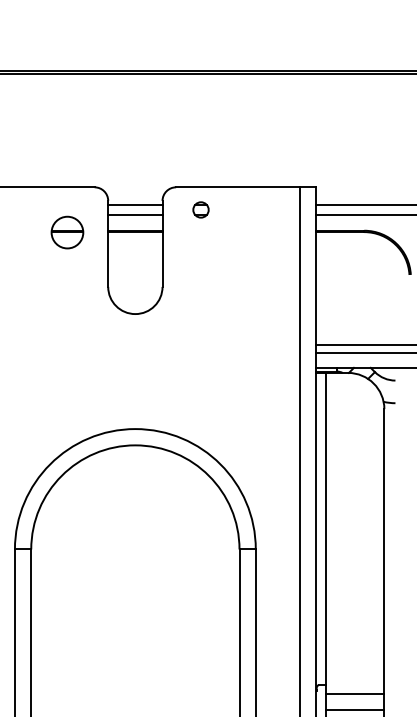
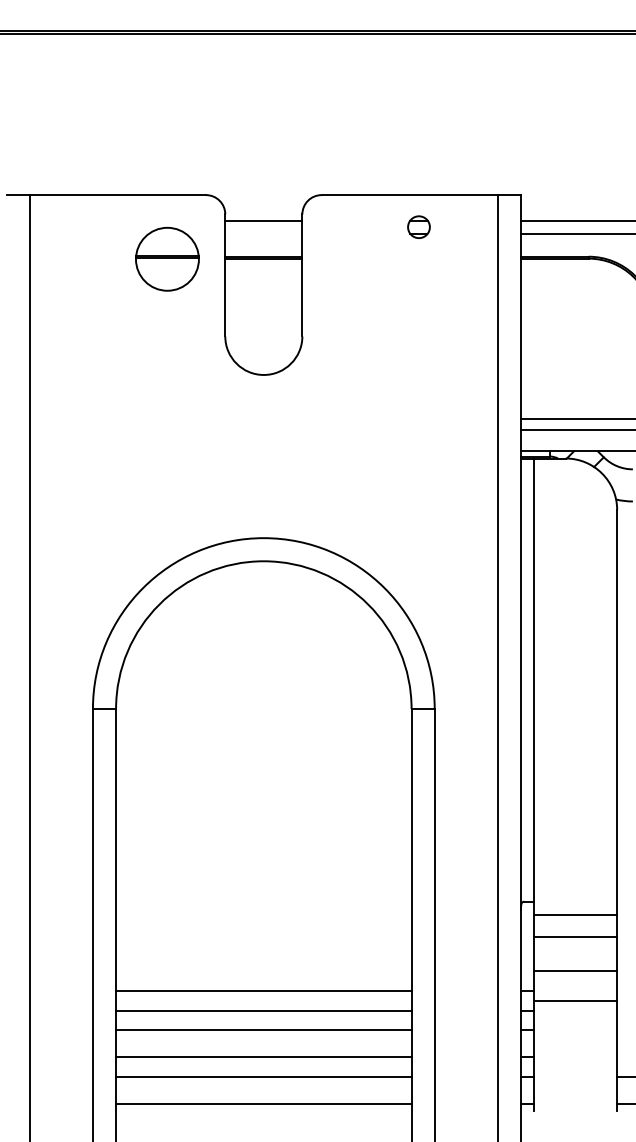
part: (200, 209) -> (418, 226), moved
line: (135, 215) -> (263, 234), removed
part: (67, 232) -> (167, 259), size x1.4

